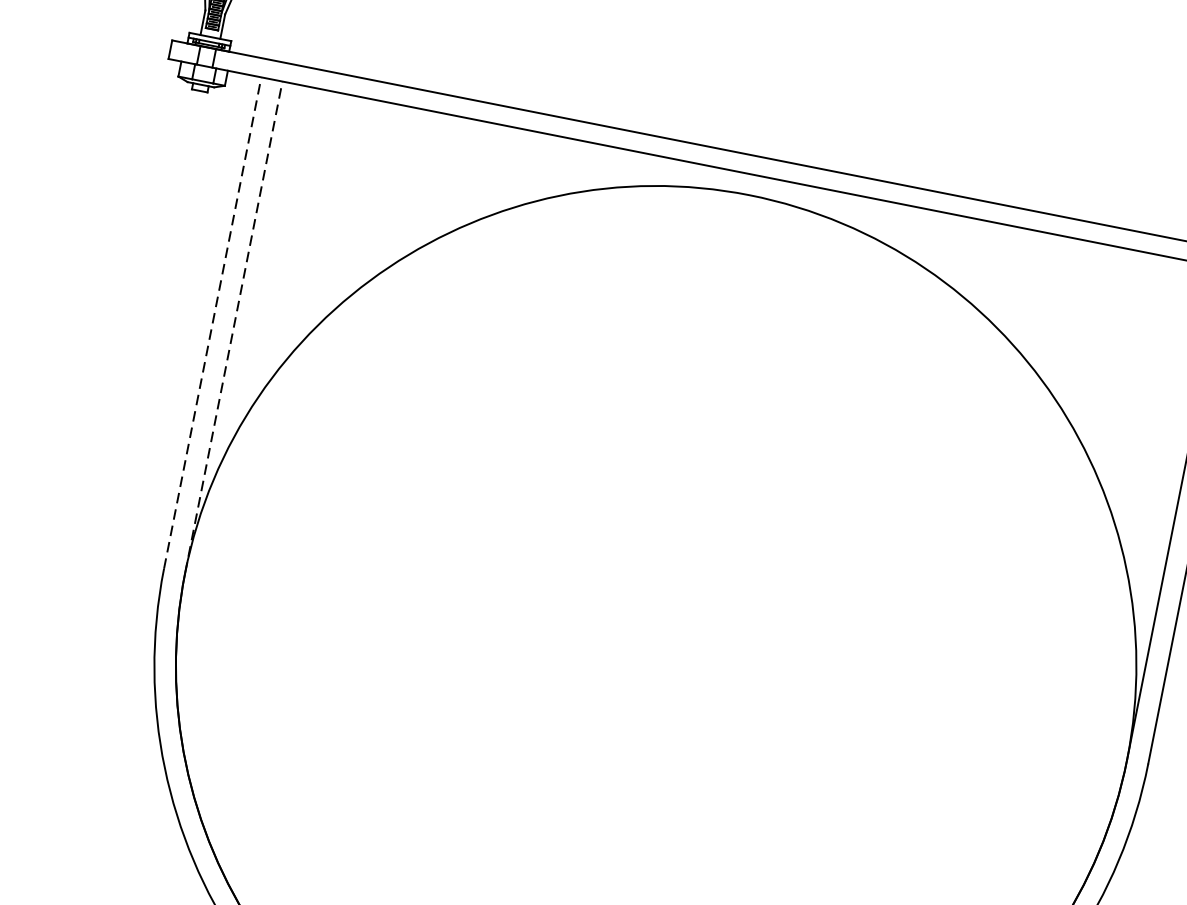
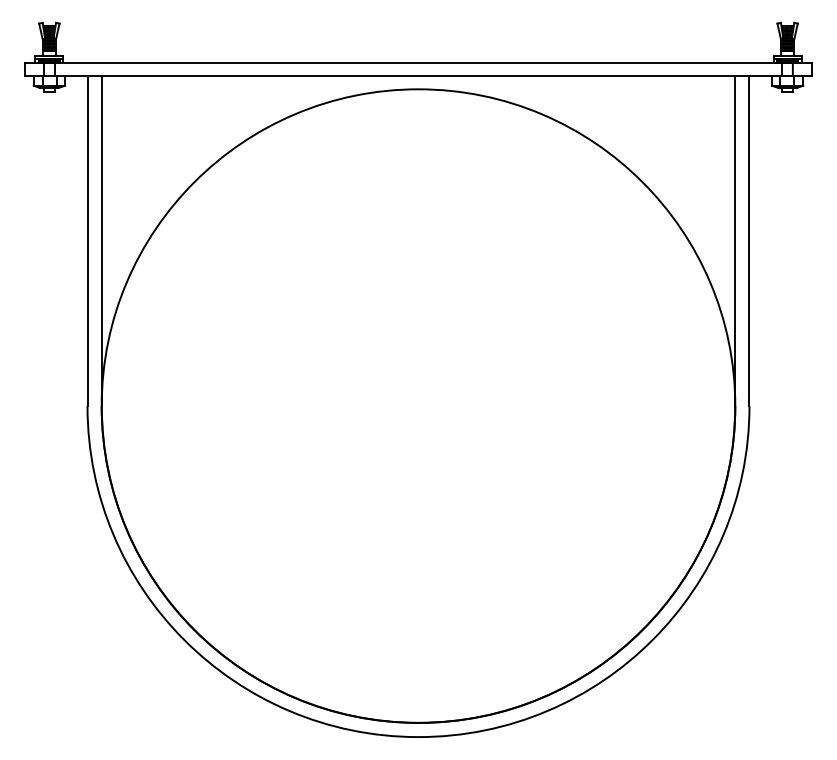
line: (212, 322) -> (87, 240), dashed -> solid
line: (233, 326) -> (101, 240), dashed -> solid

